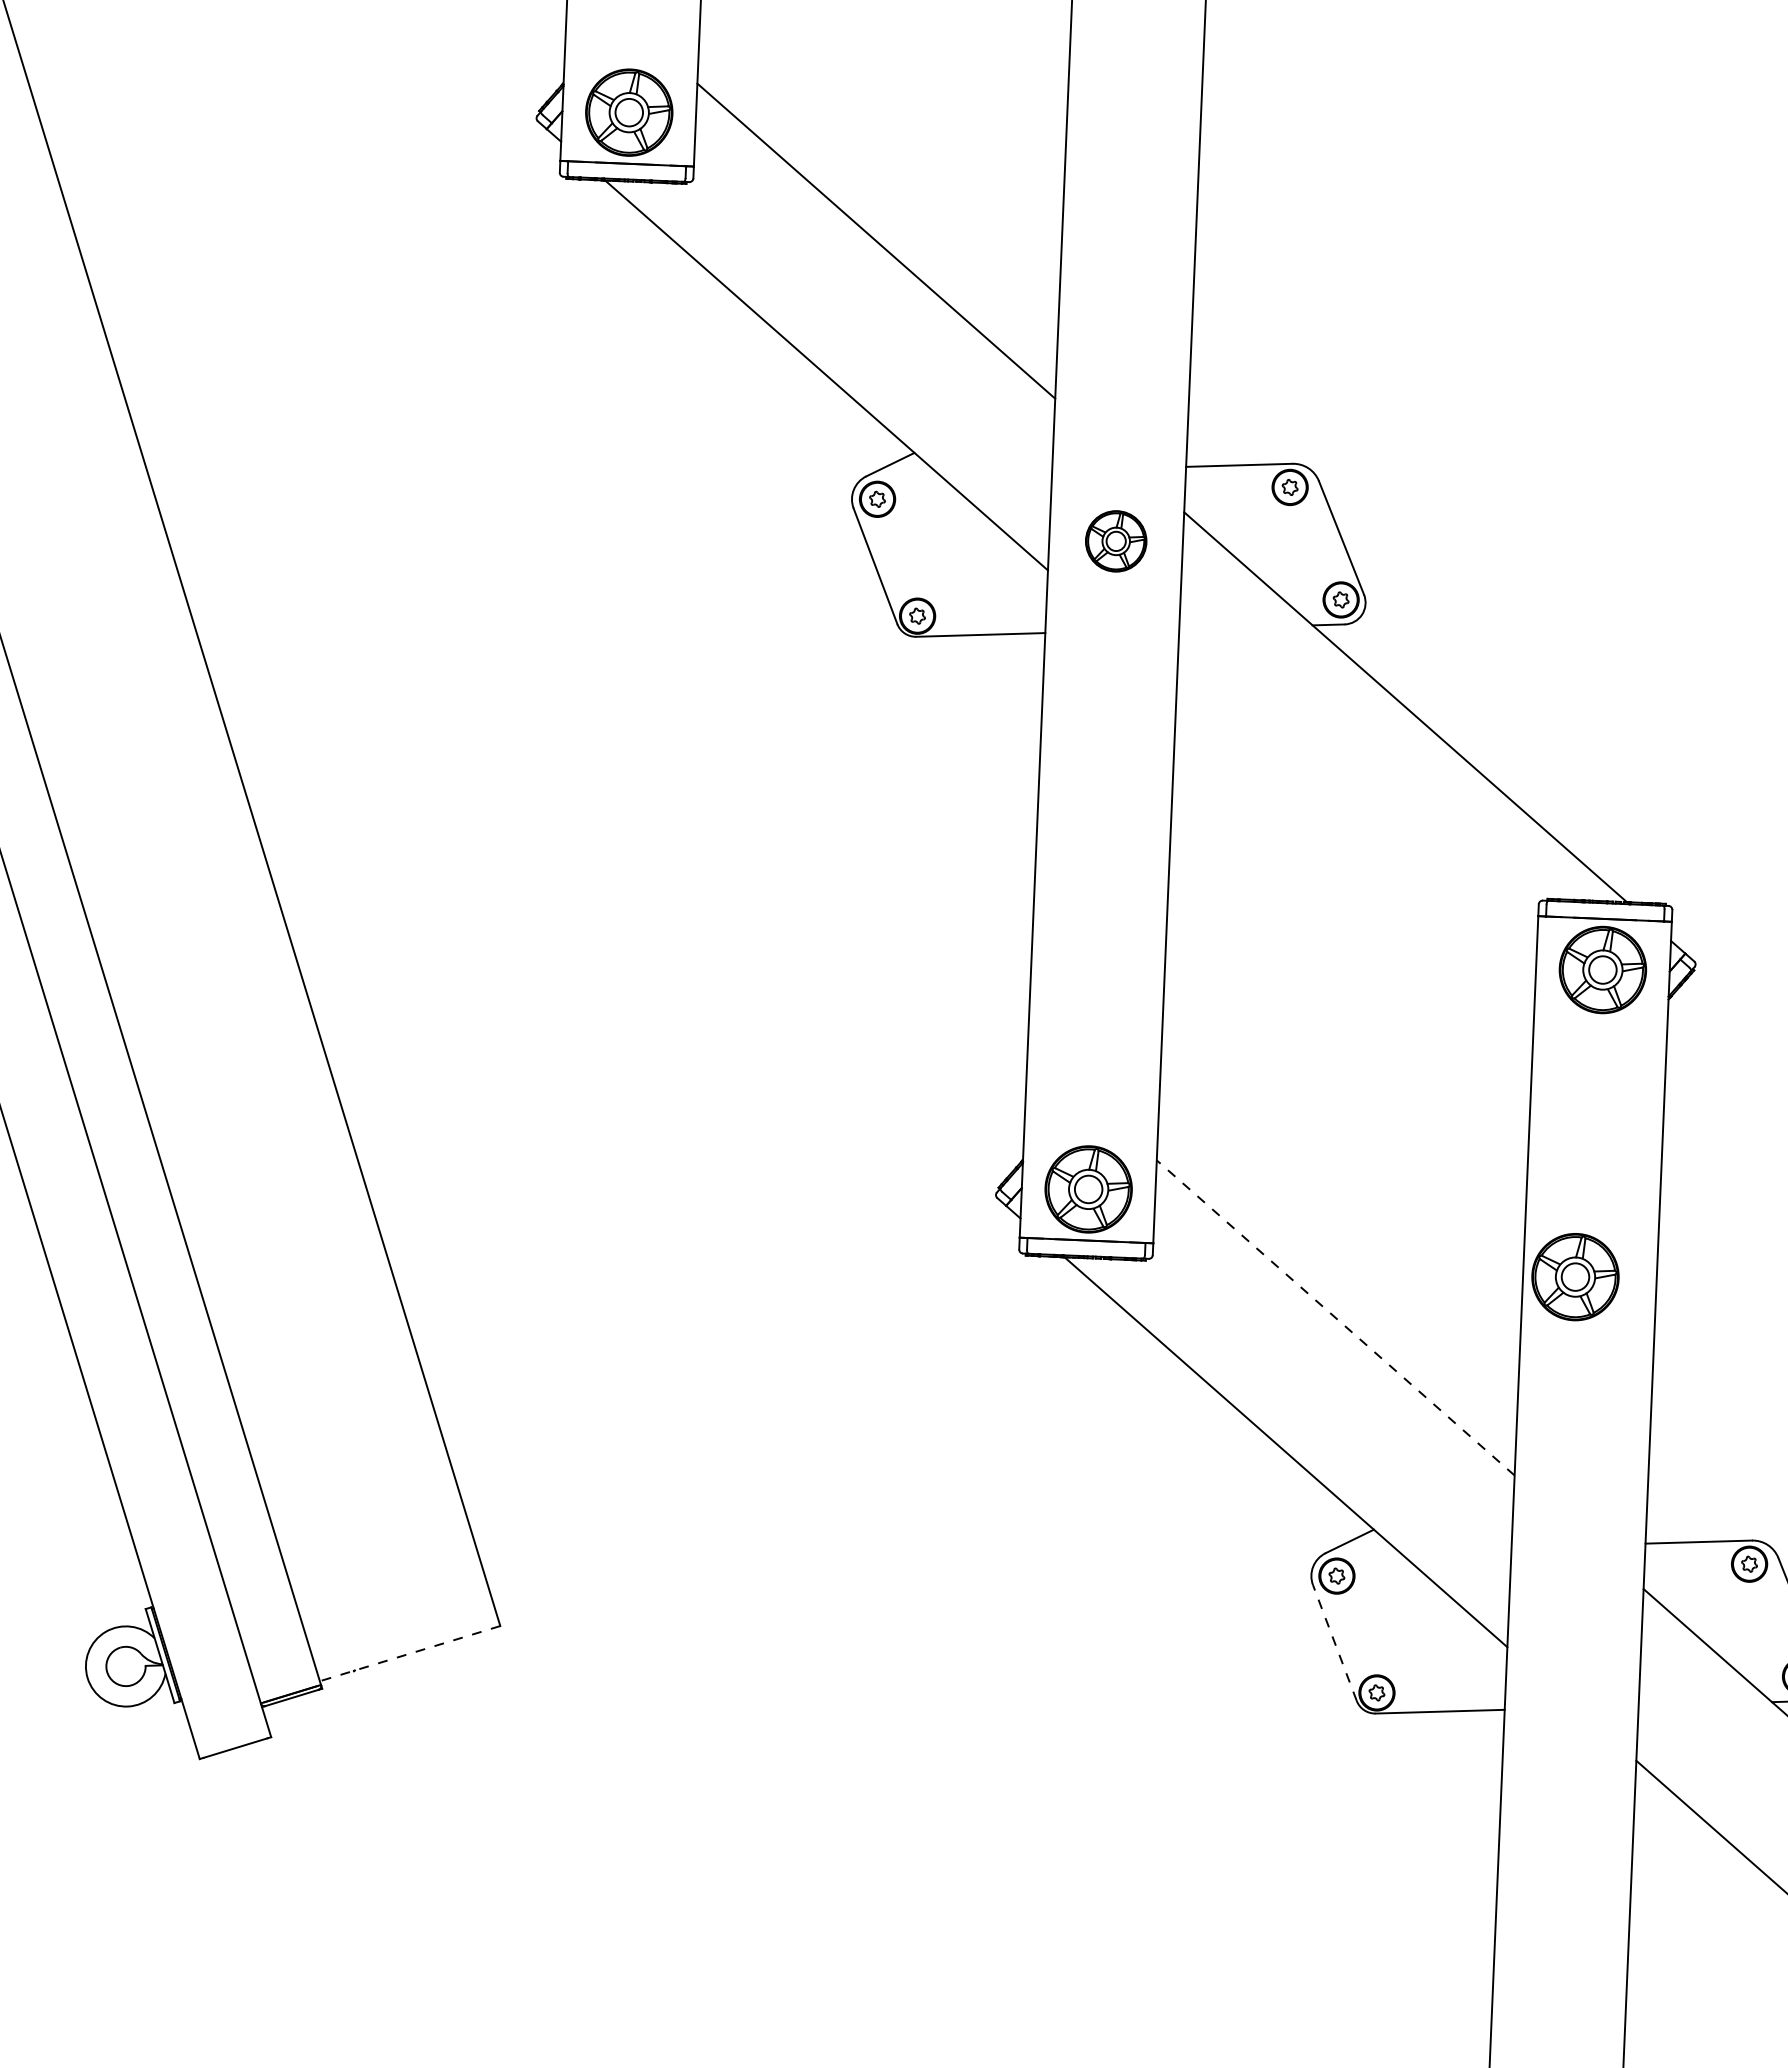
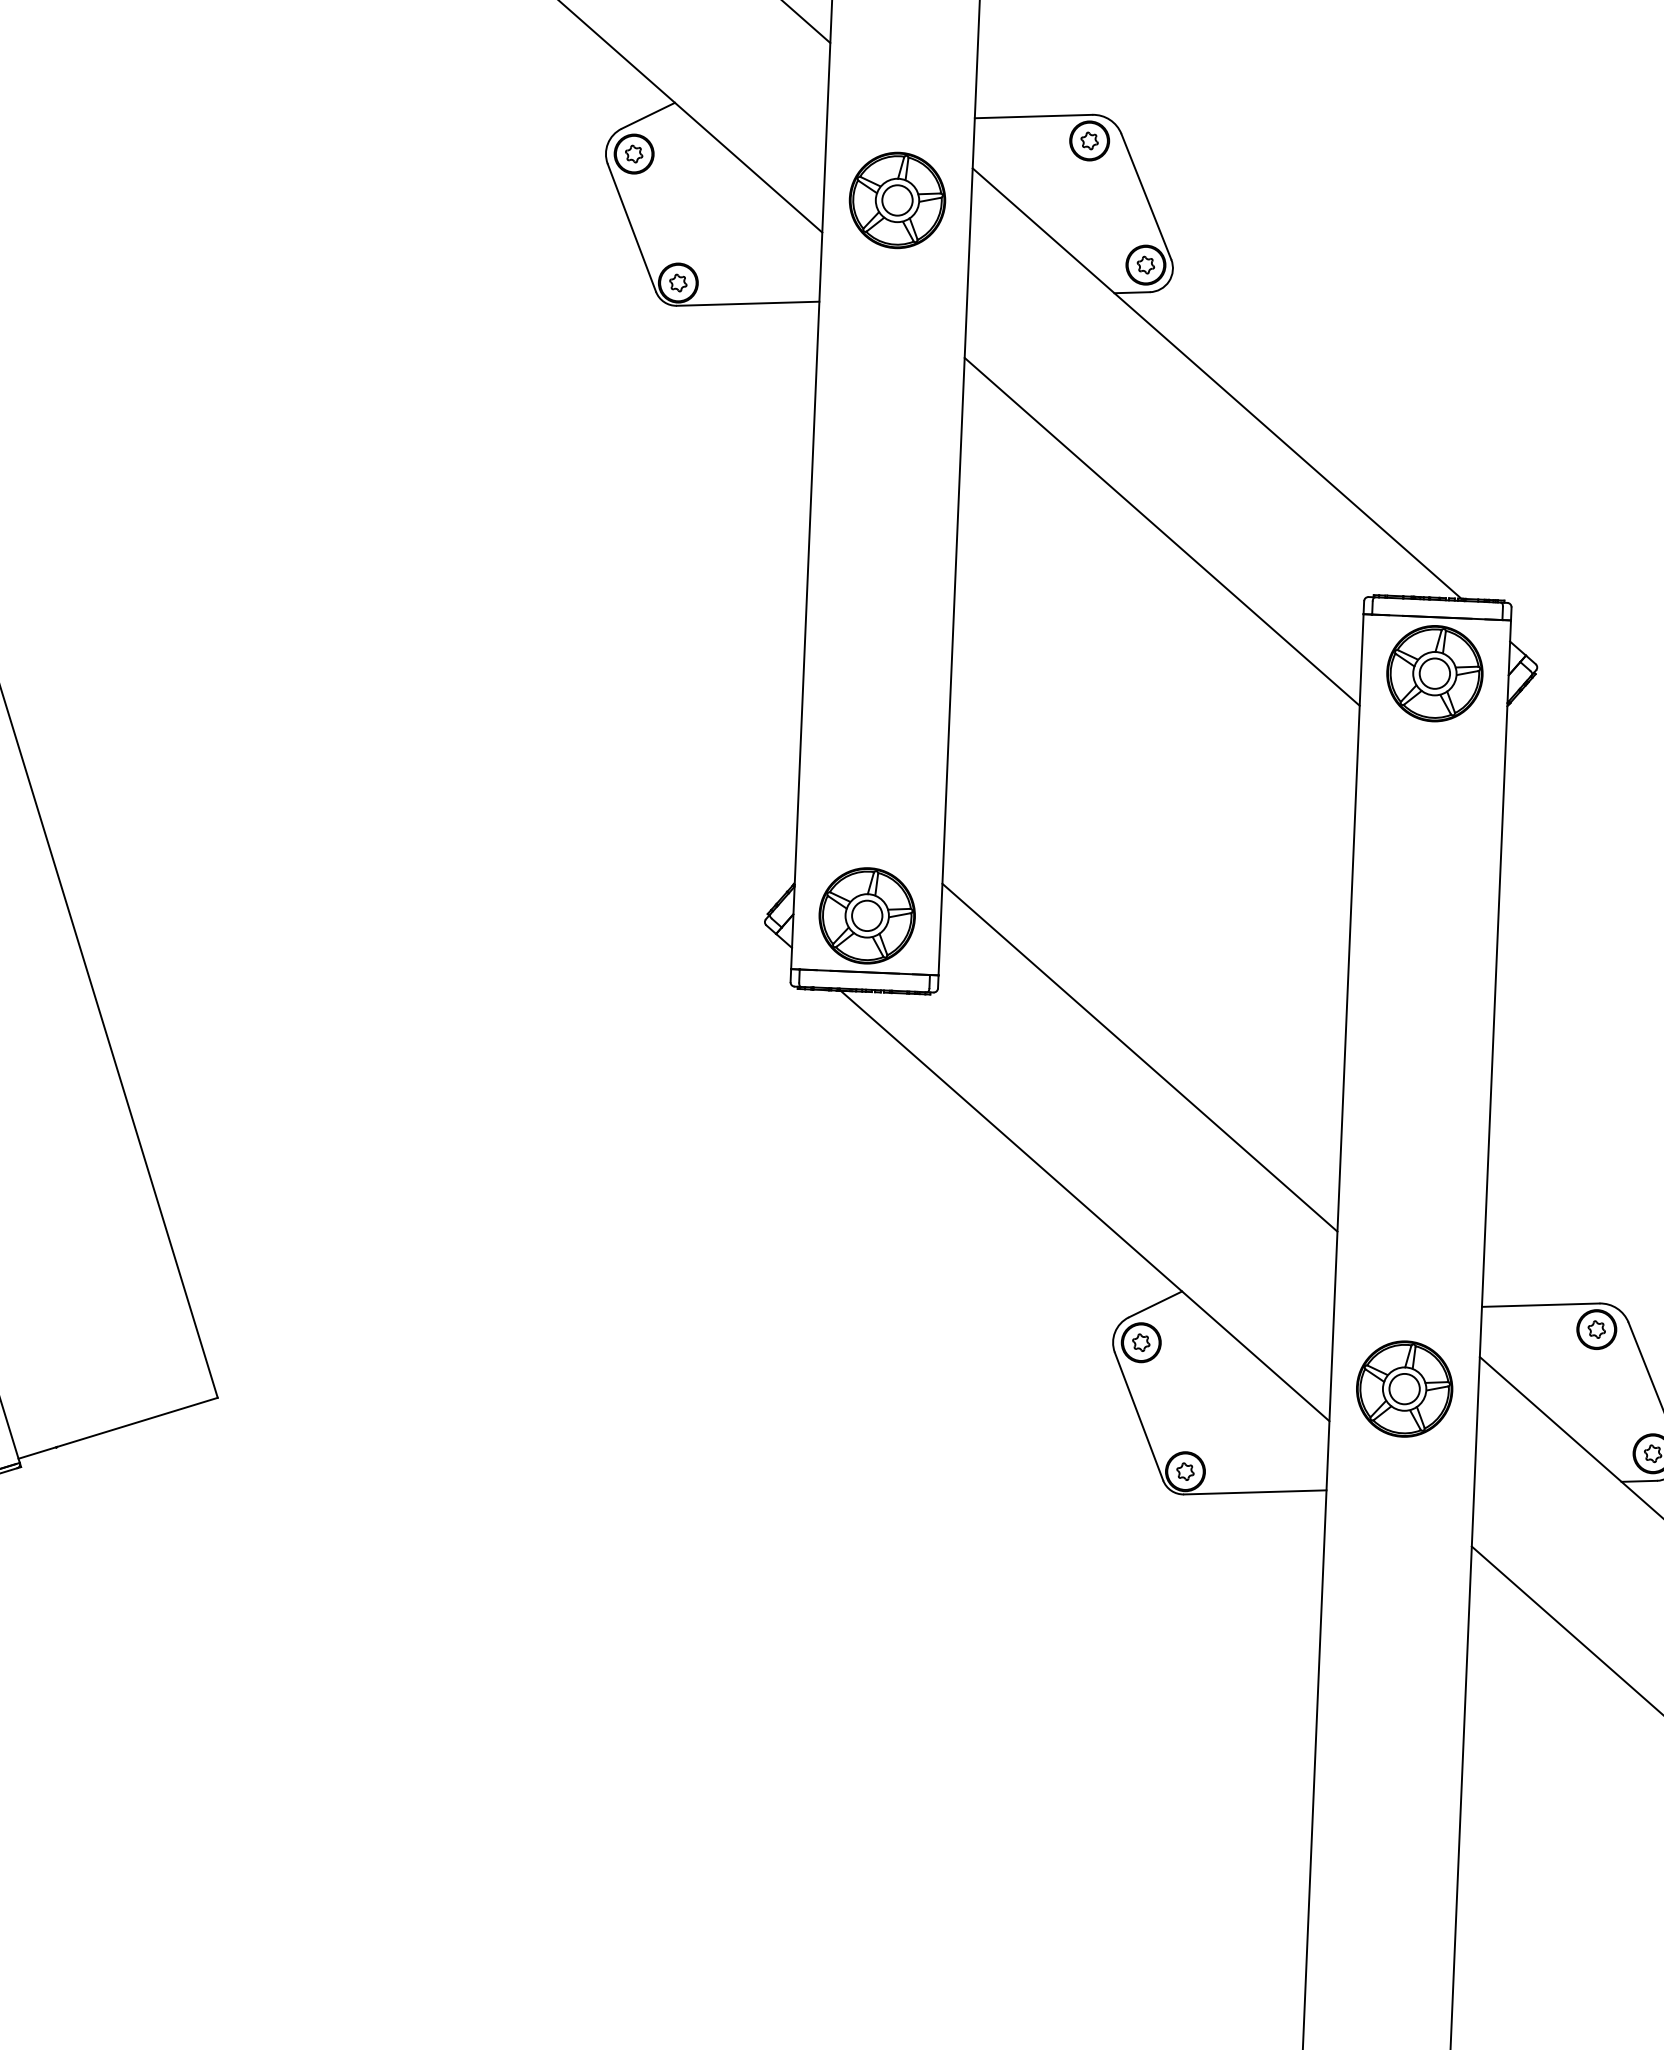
part: (1116, 541) -> (897, 200), size x1.43
line: (1355, 841) -> (1161, 531), added
part: (1575, 1277) -> (1404, 1389), moved
line: (1335, 1317) -> (1139, 1057), dashed -> solid
line: (1334, 1643) -> (1138, 1417), dashed -> solid
line: (409, 1653) -> (117, 1428), dashed -> solid

